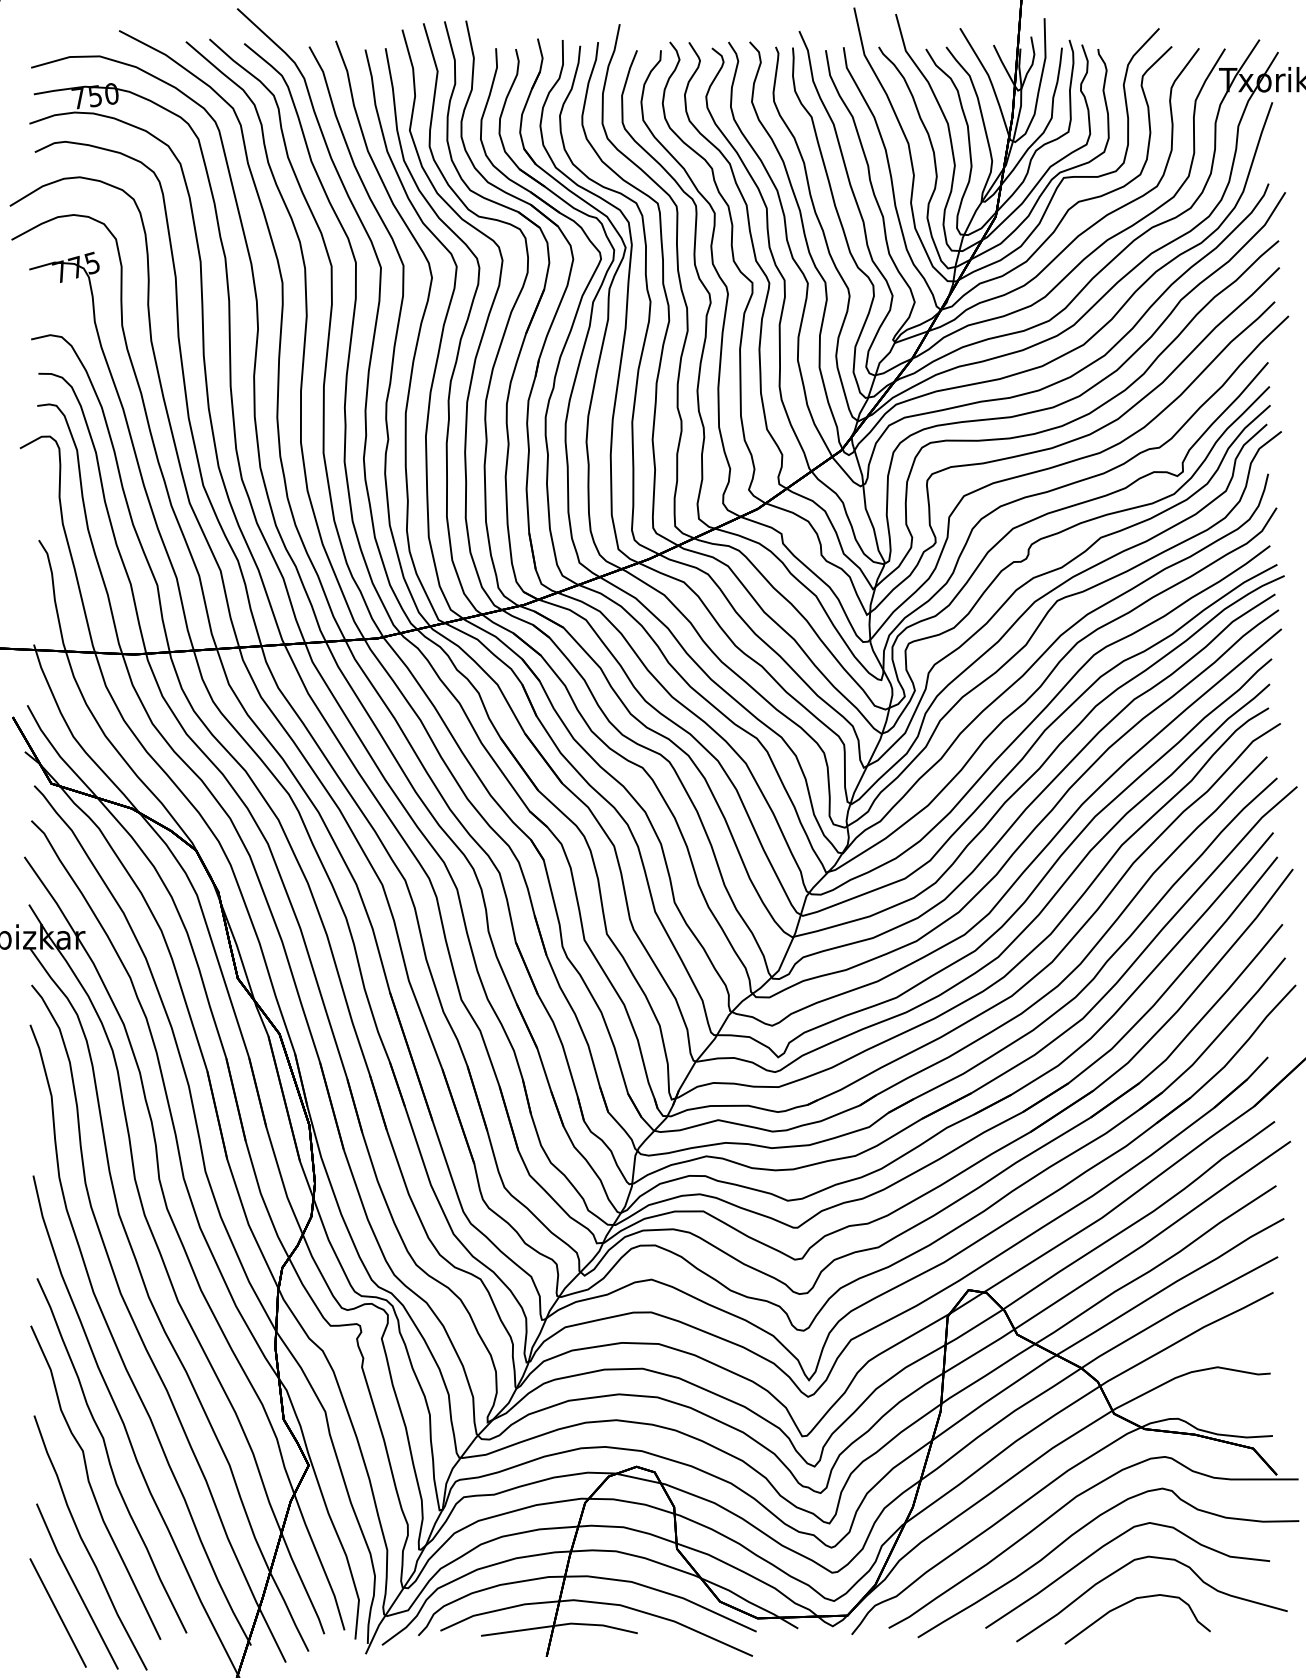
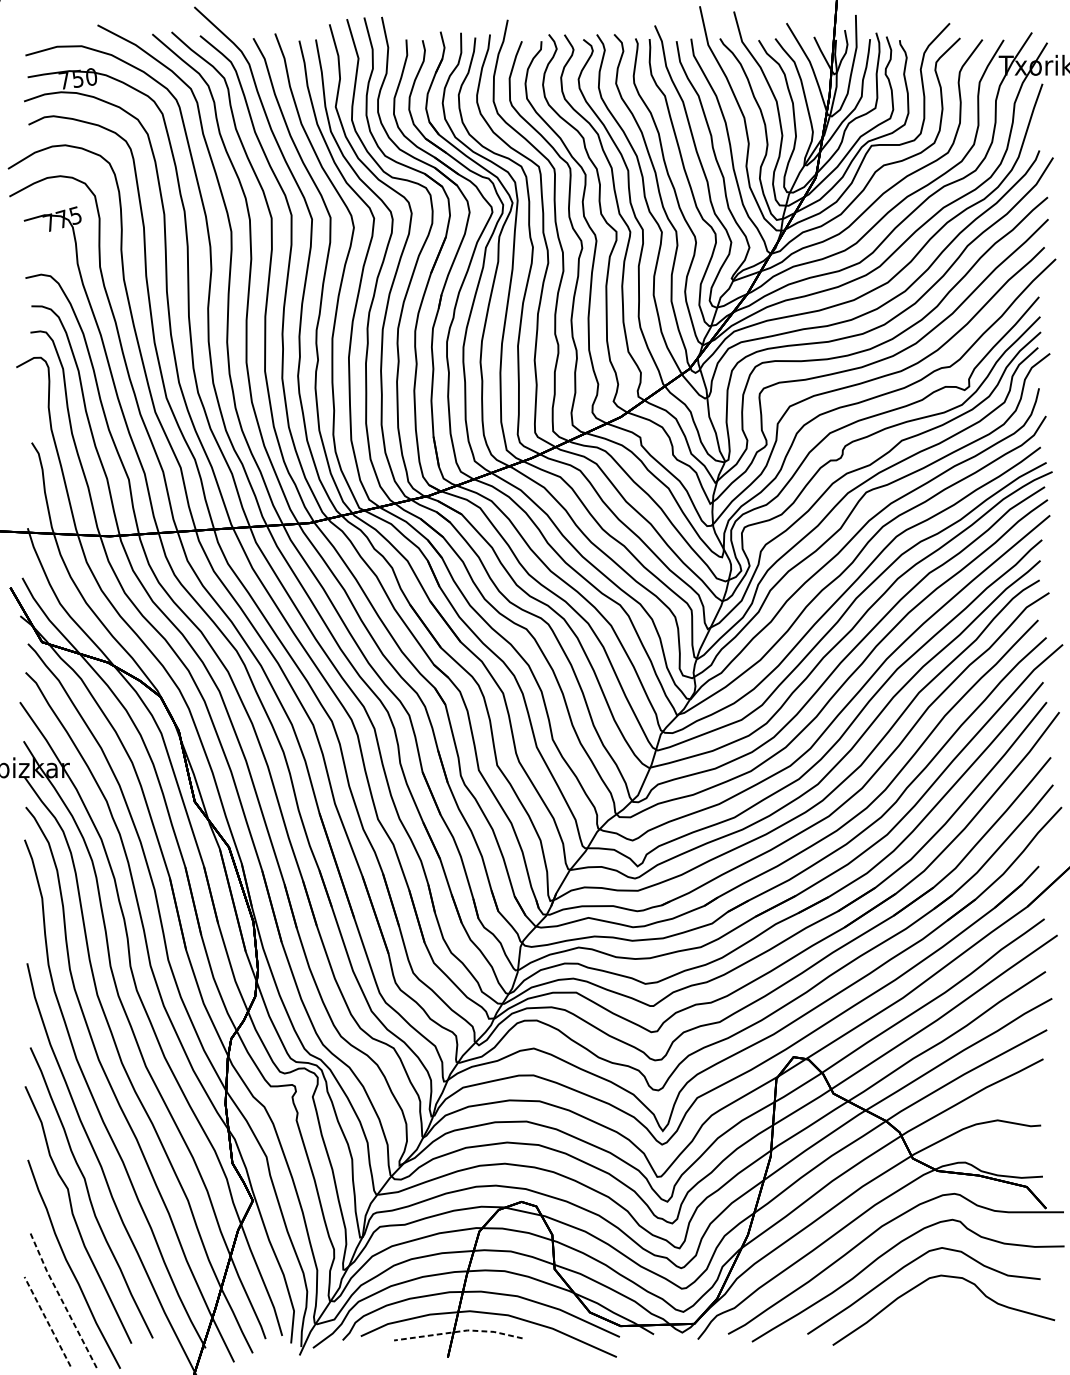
line: (75, 1586) -> (61, 1300), solid -> dashed
curve: (1128, 1603) -> (924, 1313), removed
line: (57, 1612) -> (47, 1321), solid -> dashed
line: (561, 1624) -> (460, 1331), solid -> dashed

